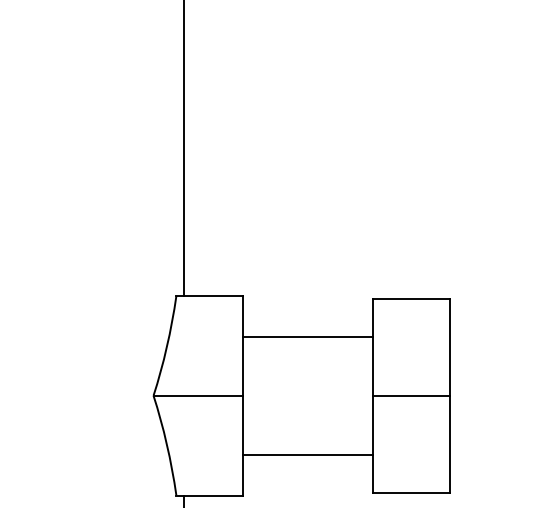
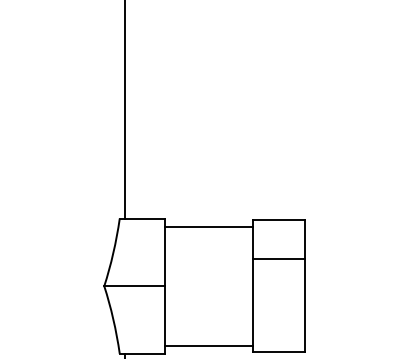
line: (307, 337) -> (208, 227), moved
line: (410, 396) -> (278, 259), moved
line: (307, 455) -> (208, 346), moved

